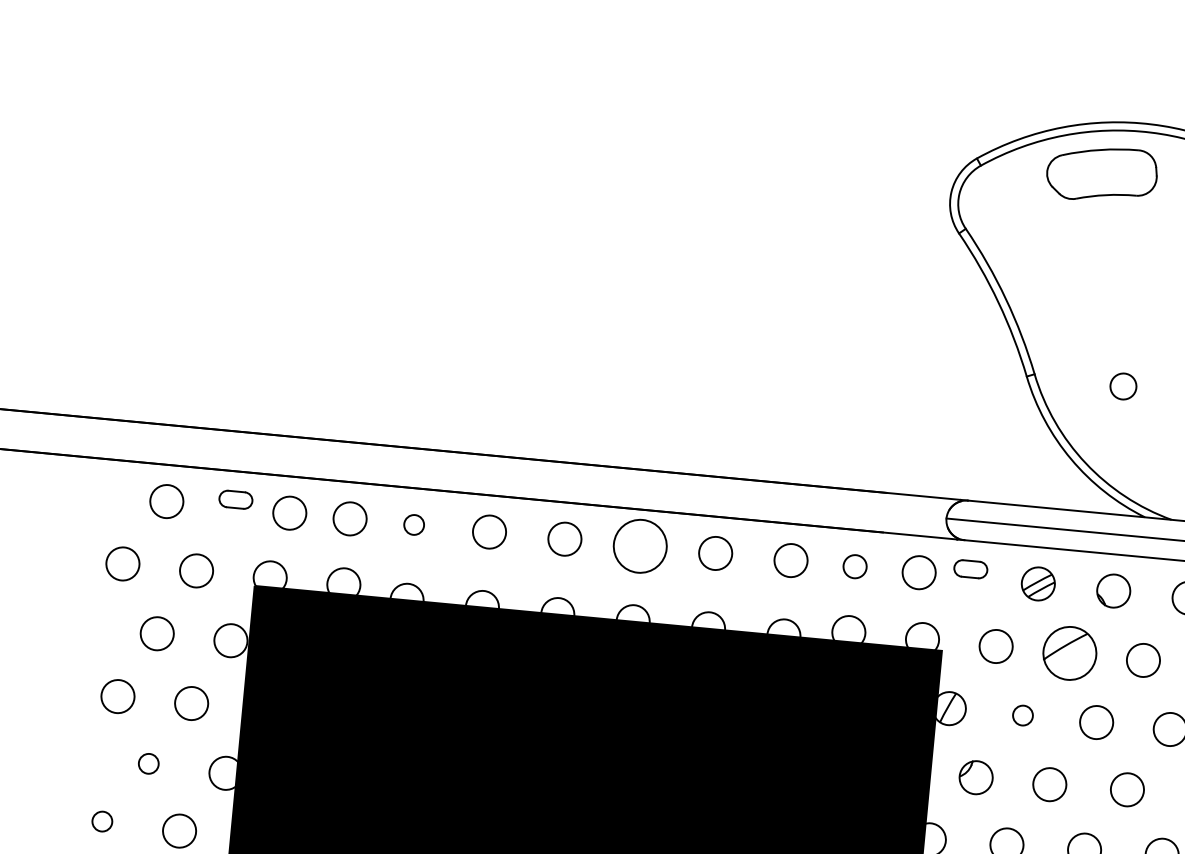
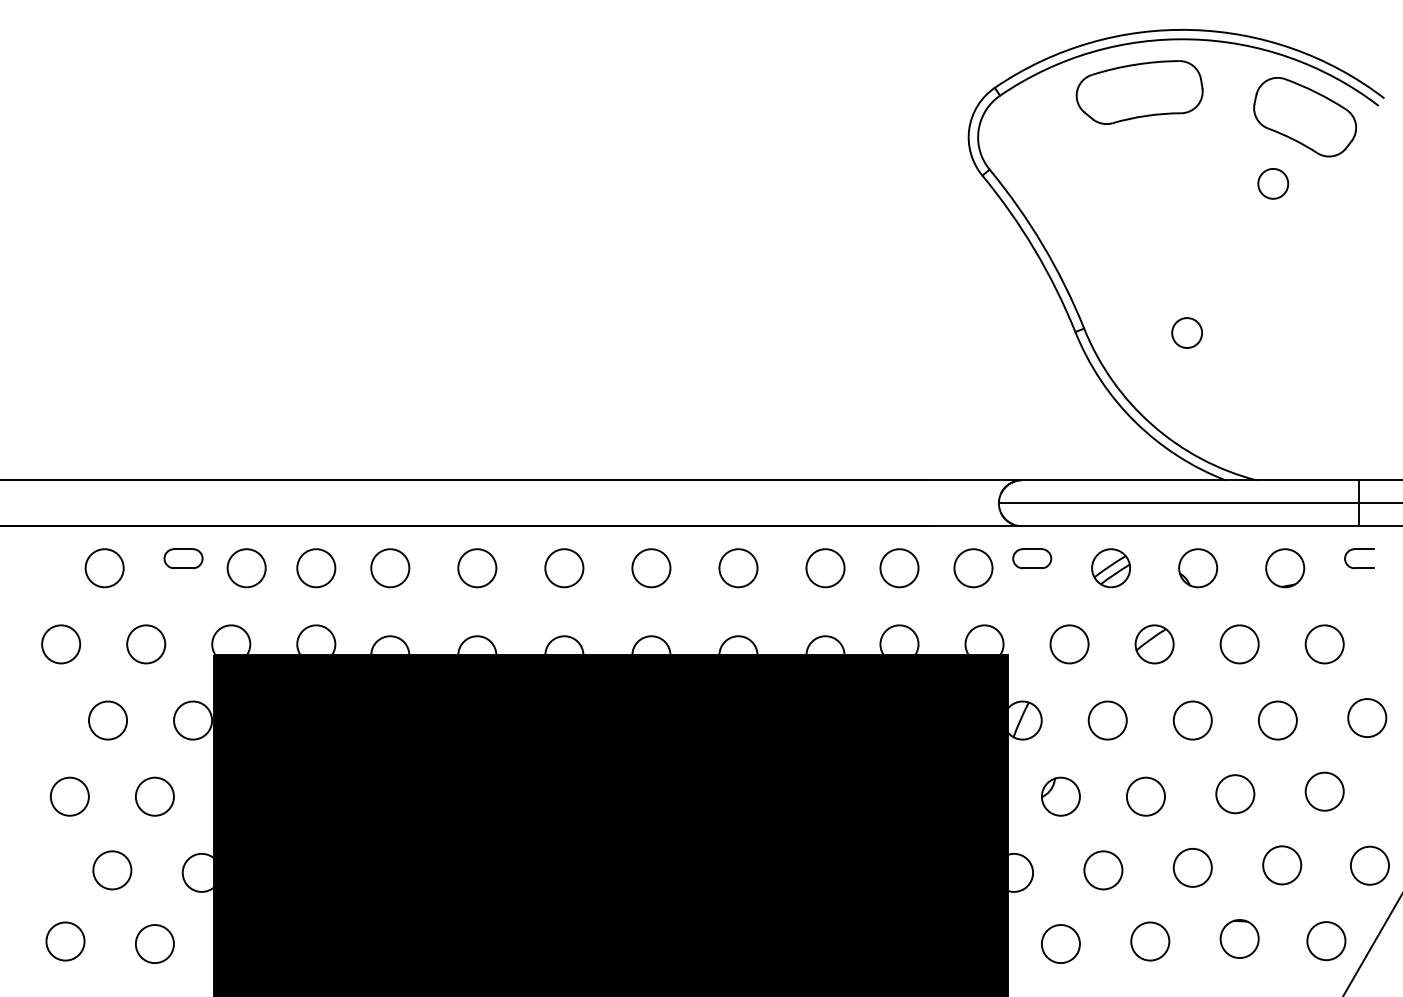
circle: (414, 525) -> (390, 568), size x1.67
circle: (640, 546) -> (651, 568), size x0.62
circle: (855, 566) -> (899, 568), size x1.43
part: (1069, 653) -> (1154, 644), size x0.62
circle: (1022, 715) -> (1107, 720), size x1.67
circle: (148, 763) -> (112, 870), size x1.67
circle: (102, 821) -> (65, 941), size x1.67

